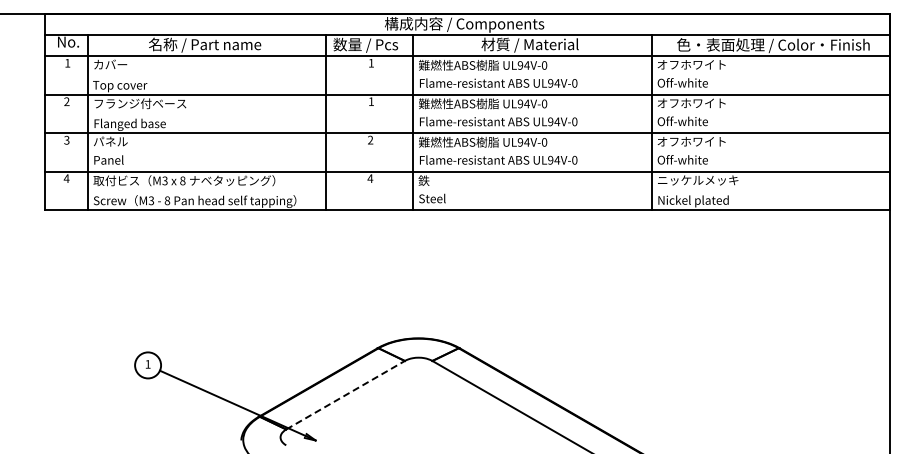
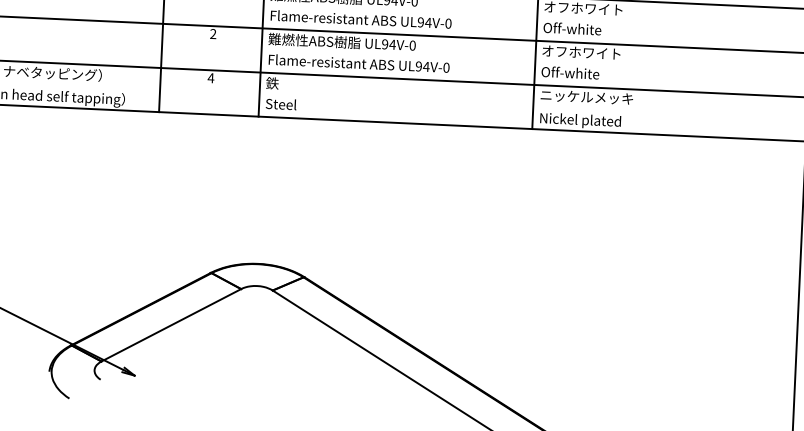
line: (346, 394) -> (172, 324), dashed -> solid

